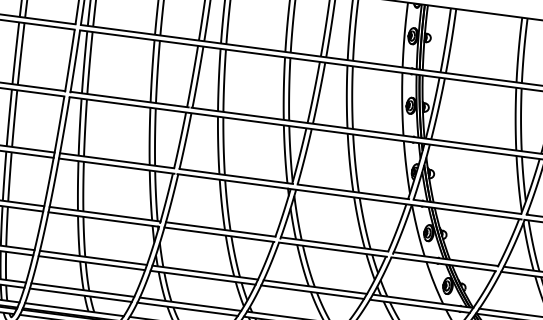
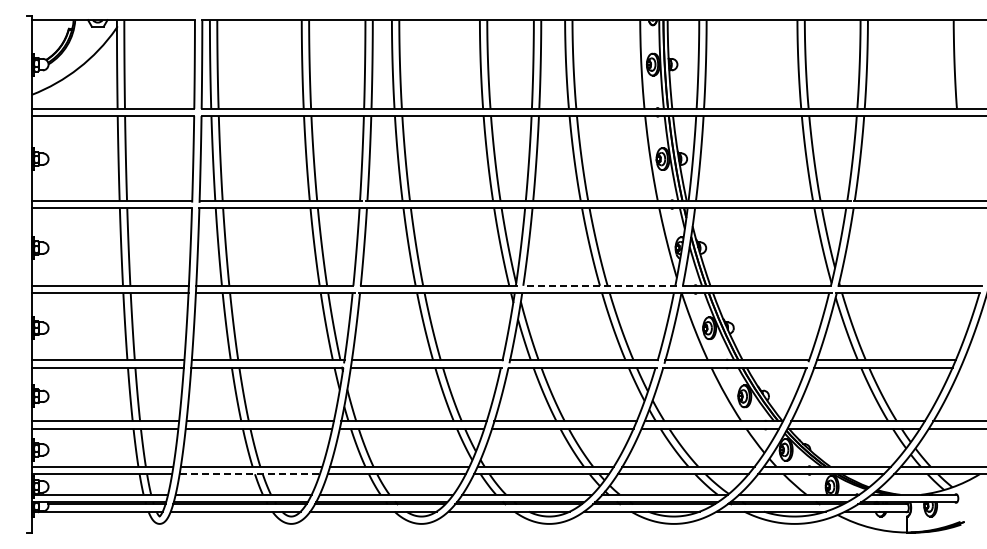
line: (353, 191) -> (600, 285), solid -> dashed
line: (81, 295) -> (250, 474), solid -> dashed

